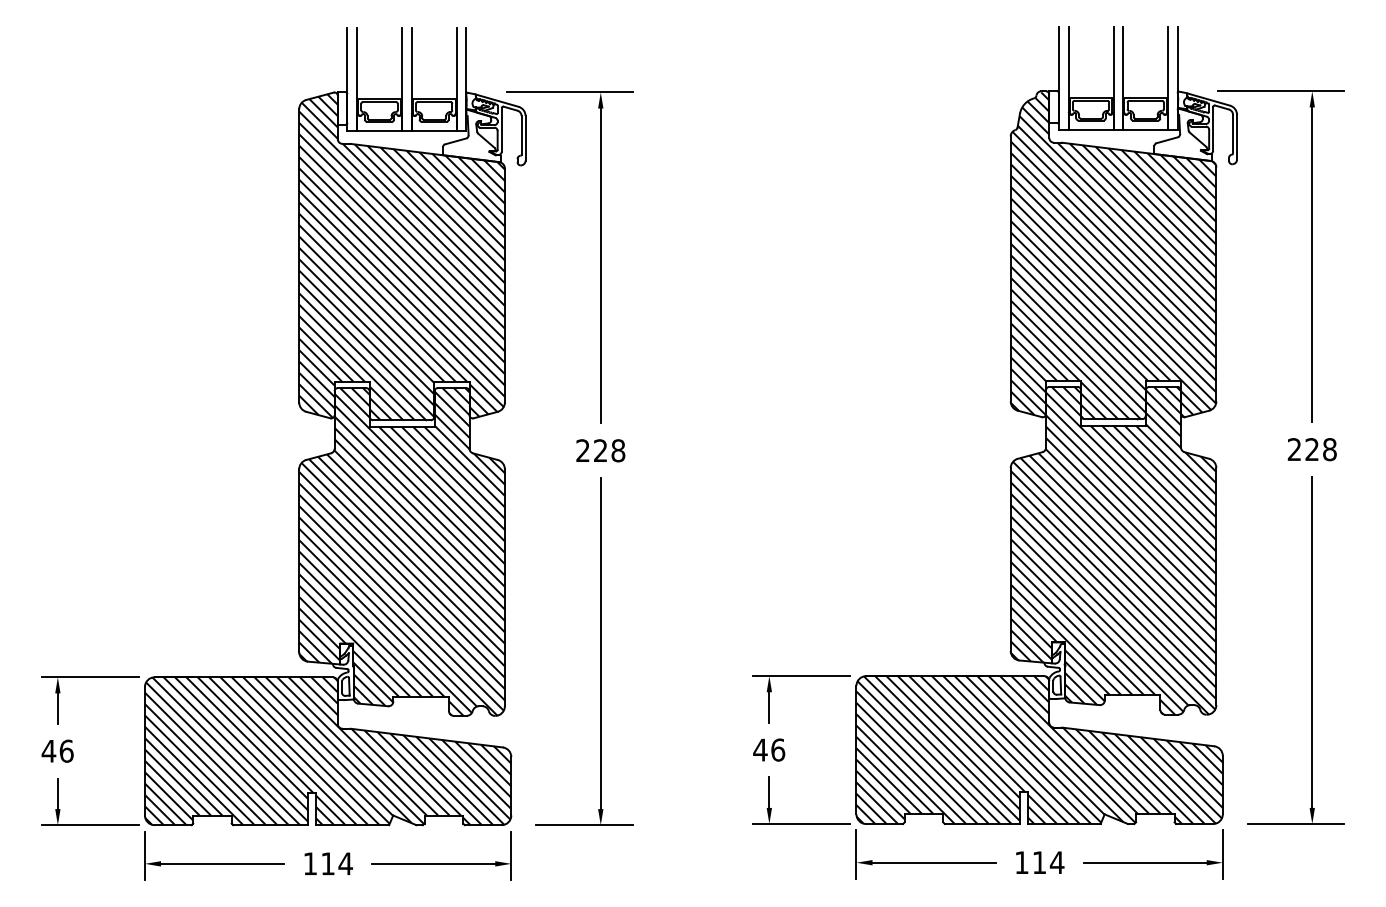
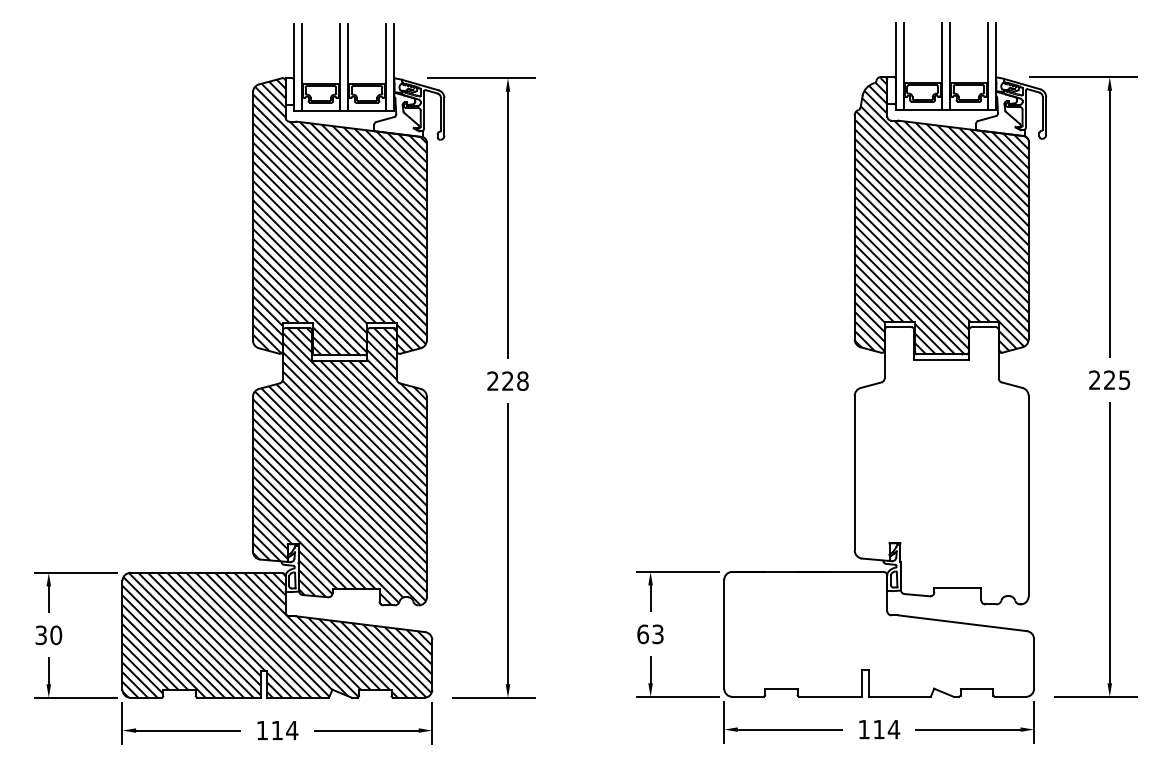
text: (1329, 449) -> (1124, 380), 228 -> 225
hatch: (1113, 550) -> (941, 465), removed
text: (769, 749) -> (650, 633), 46 -> 63
text: (57, 750) -> (48, 634), 46 -> 30
hatch: (1039, 750) -> (879, 634), removed

